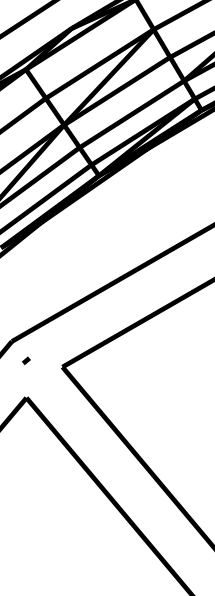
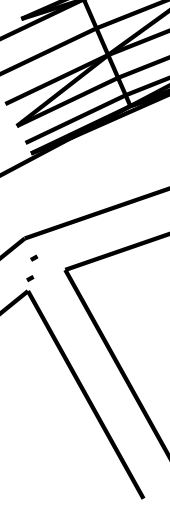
line: (26, 383) -> (30, 278), added

